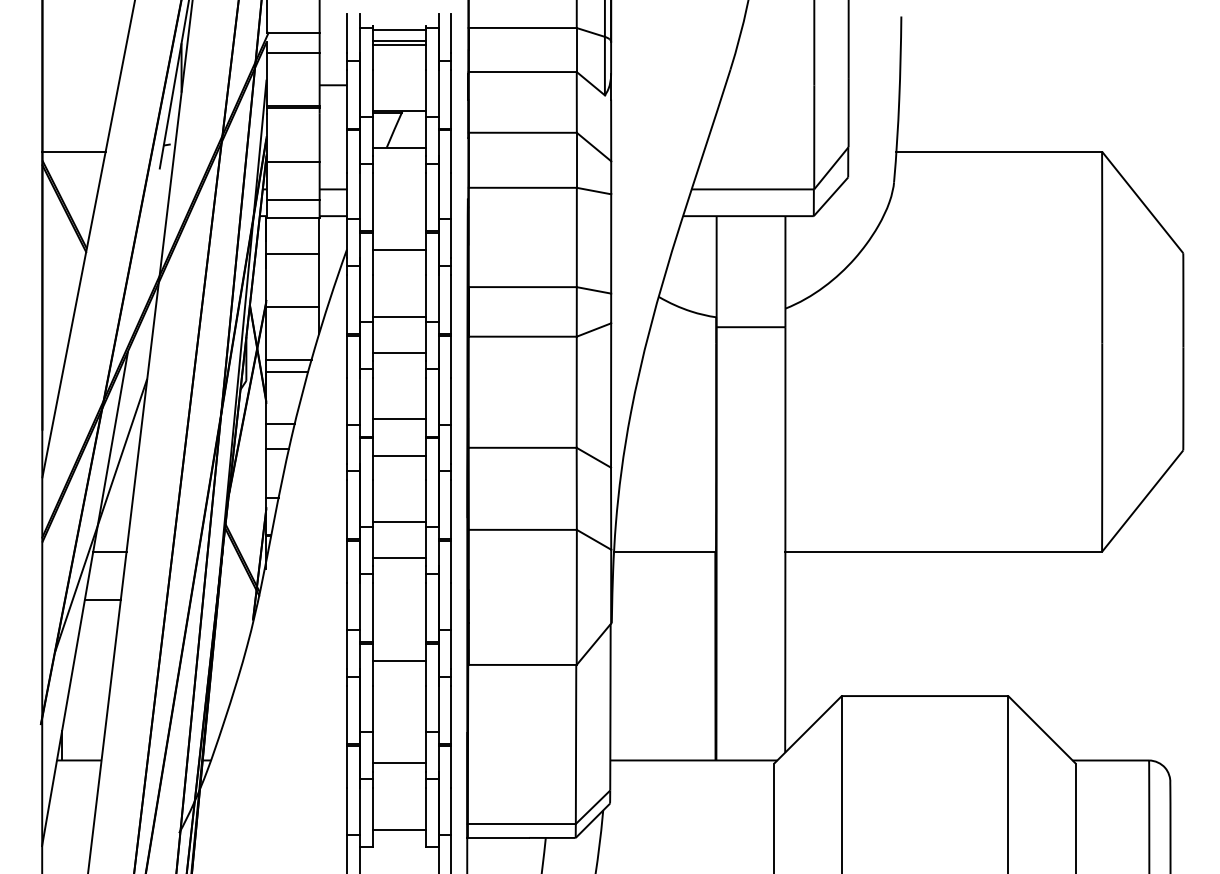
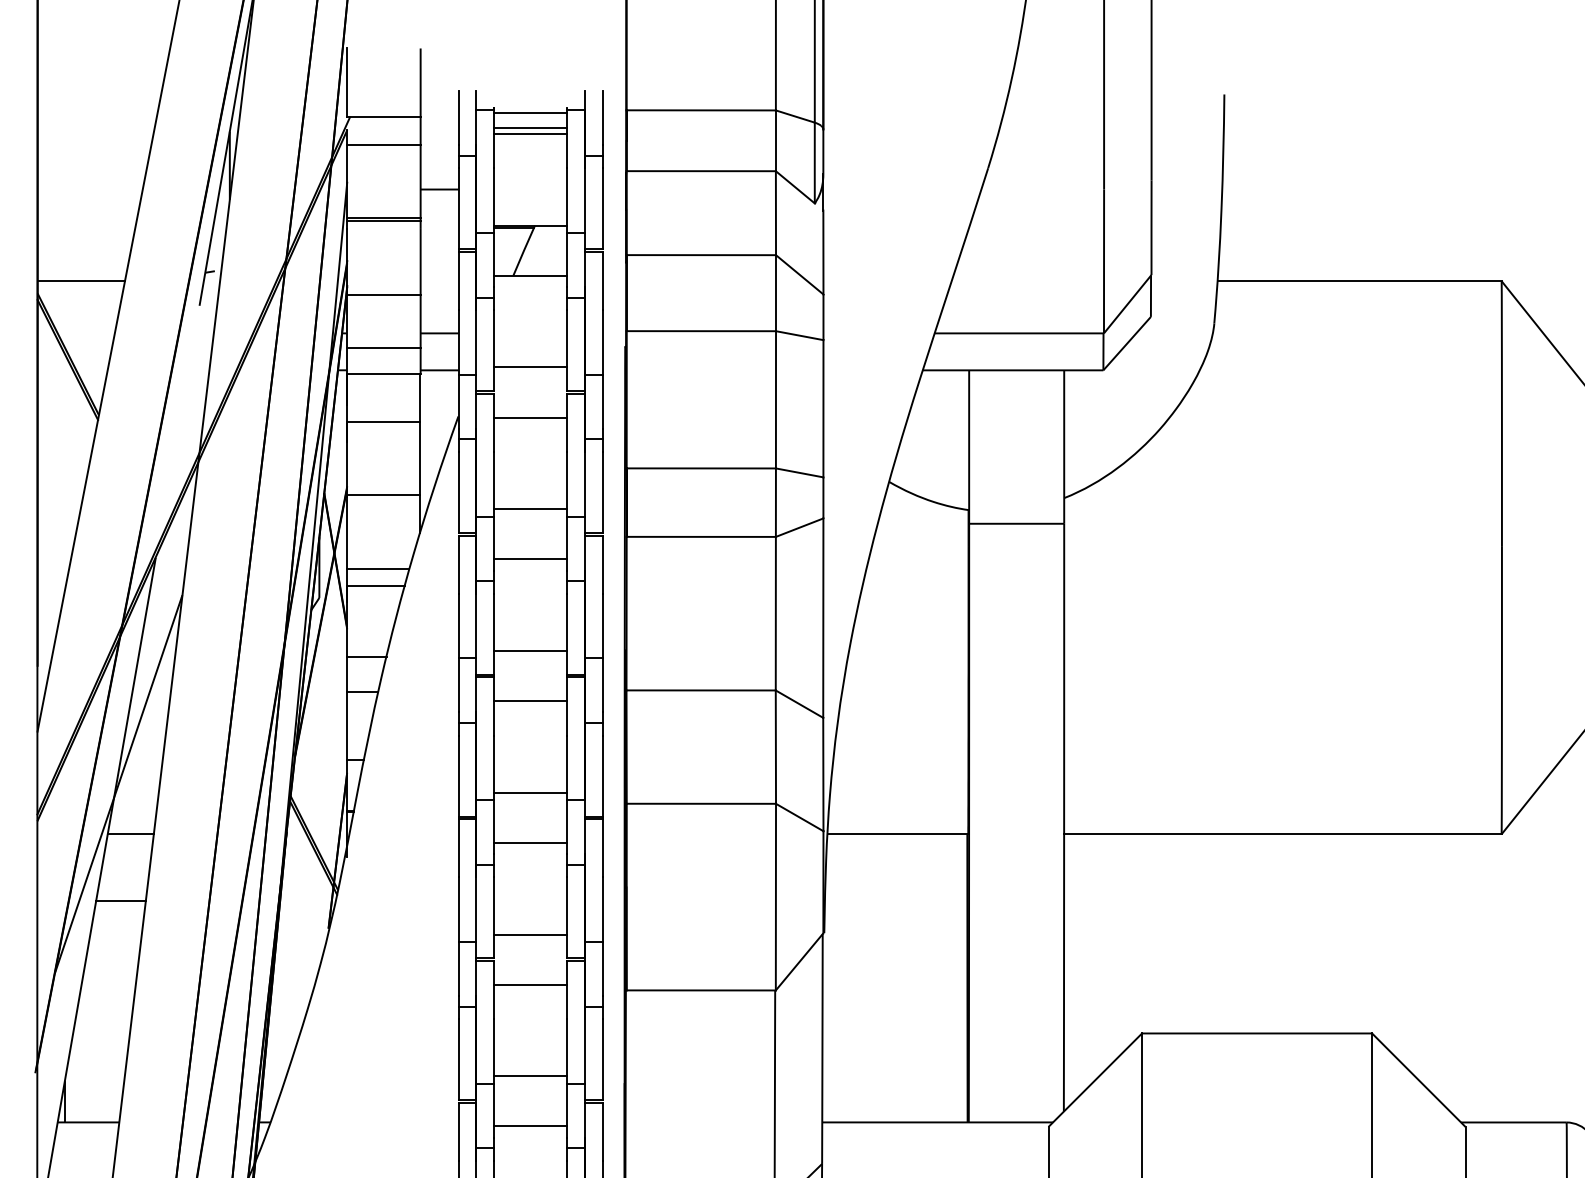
line: (398, 214) -> (529, 368), added
line: (398, 624) -> (529, 934), added
line: (398, 727) -> (529, 1076), added

